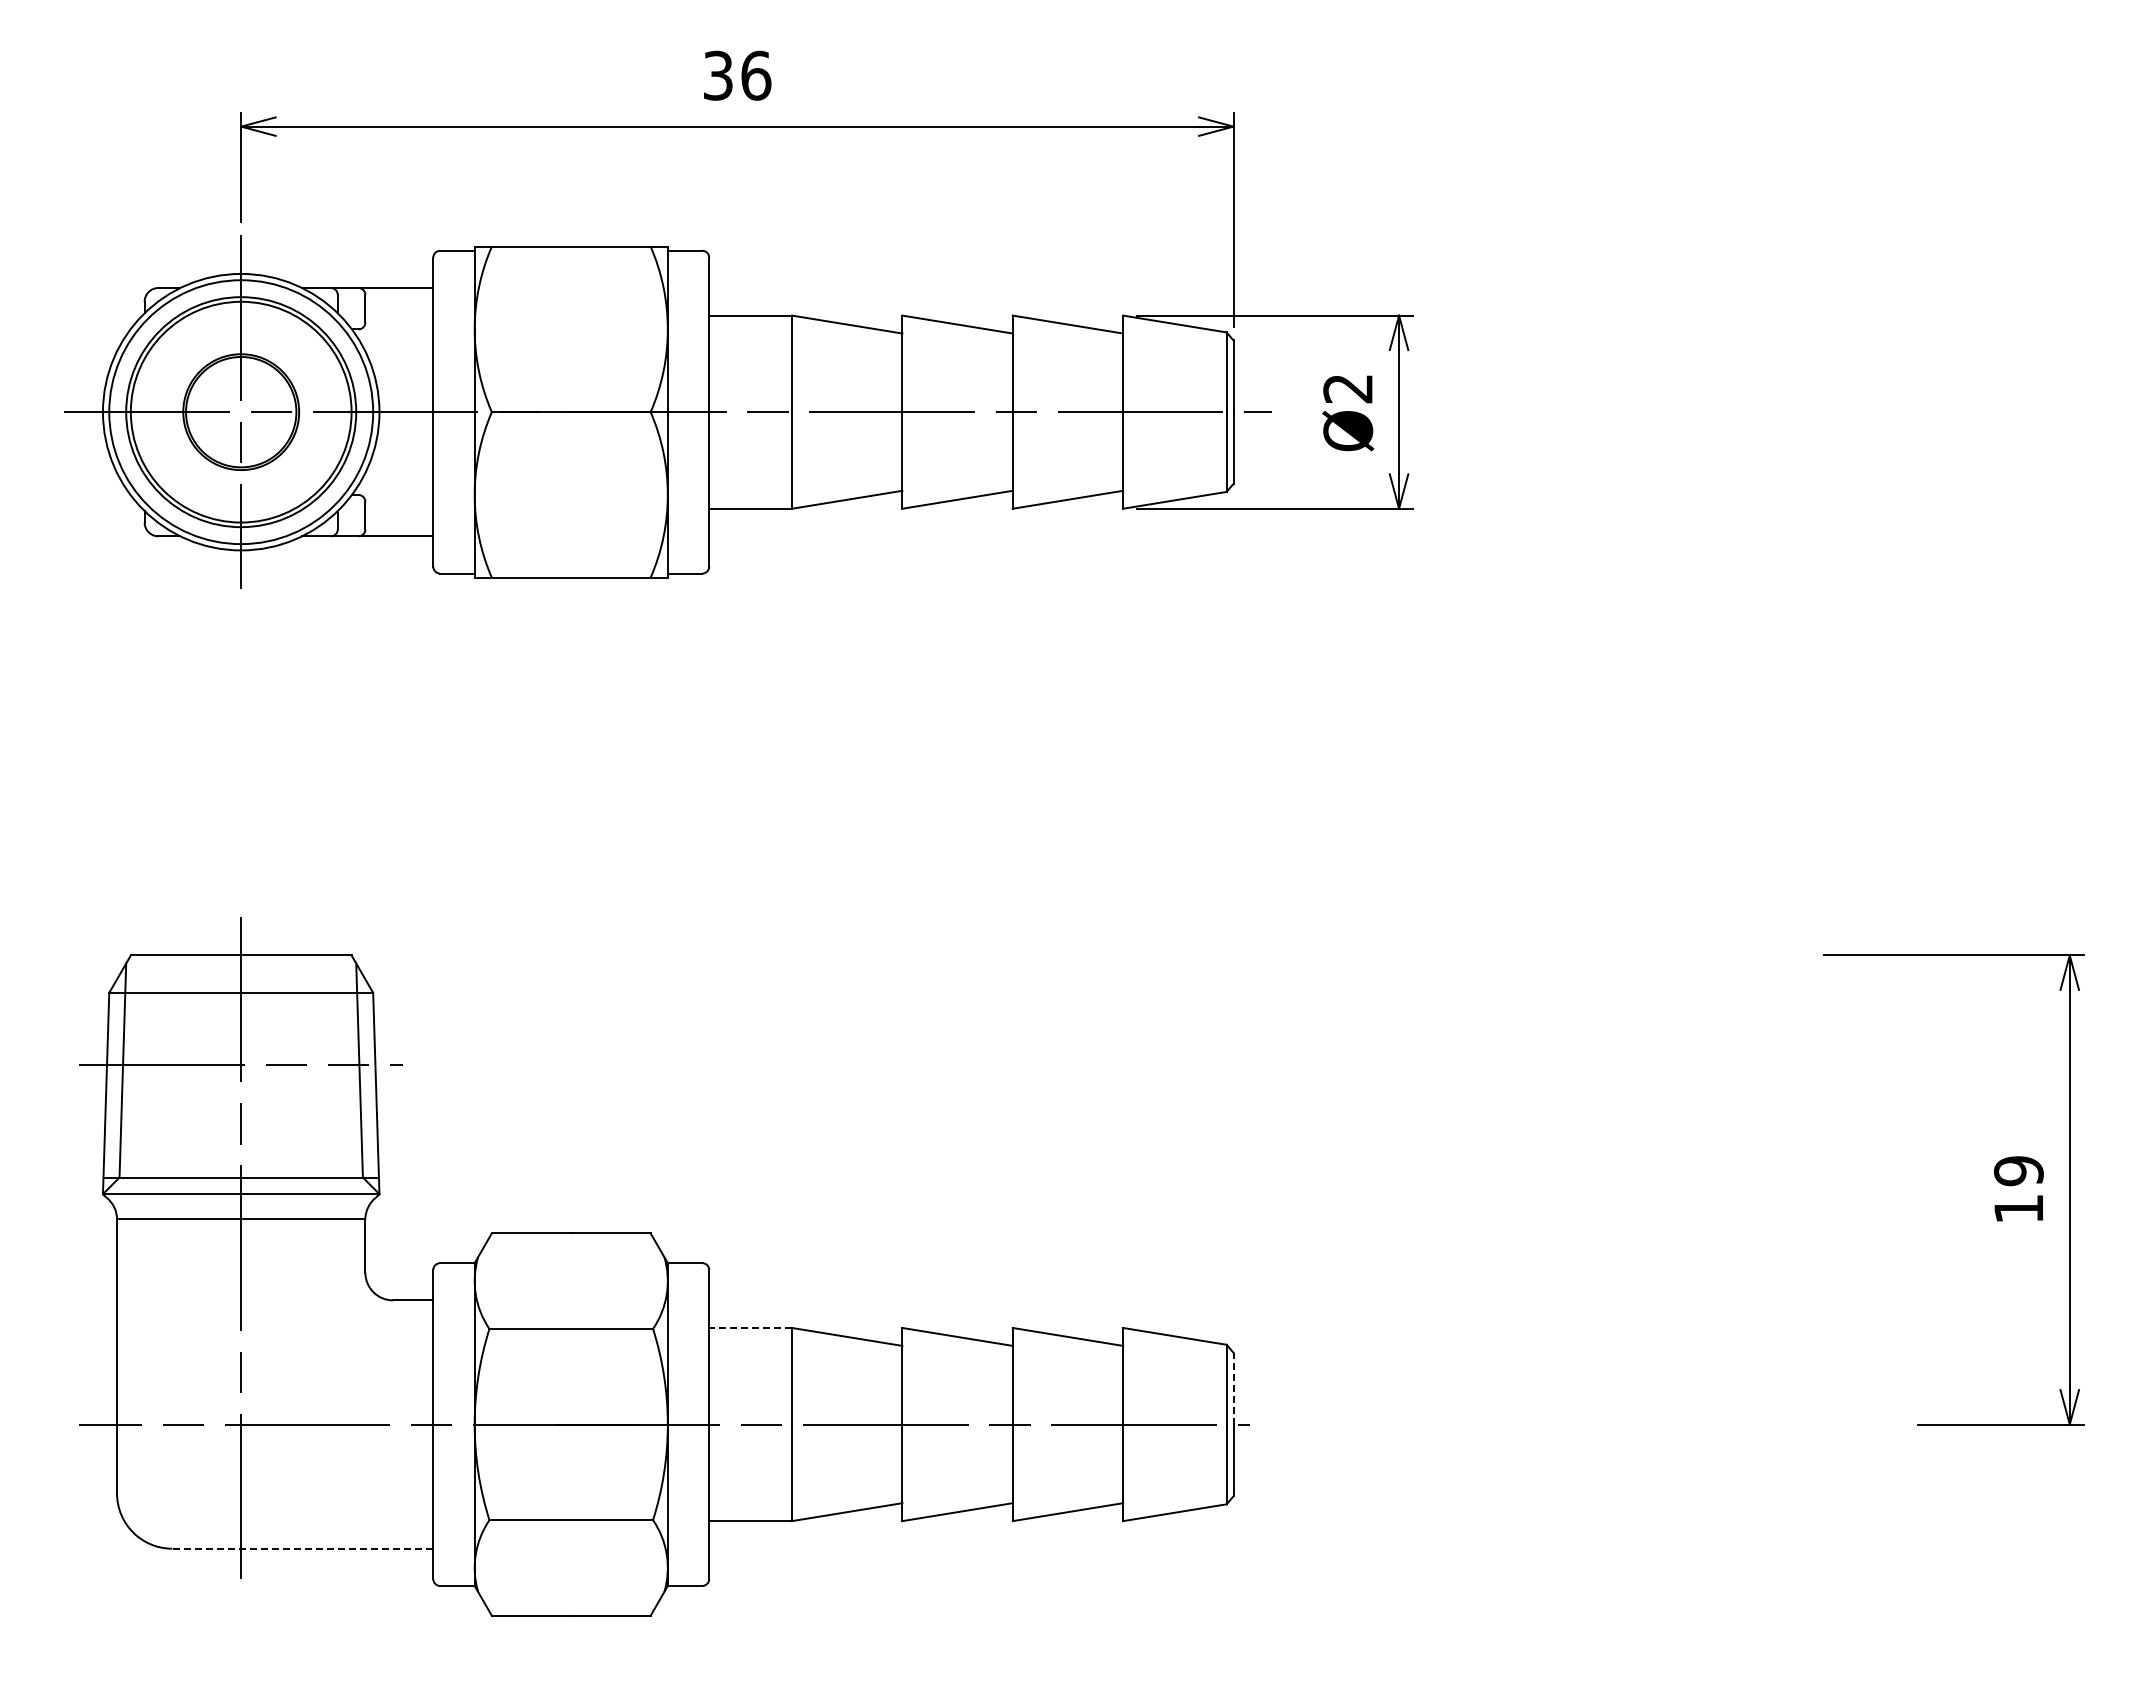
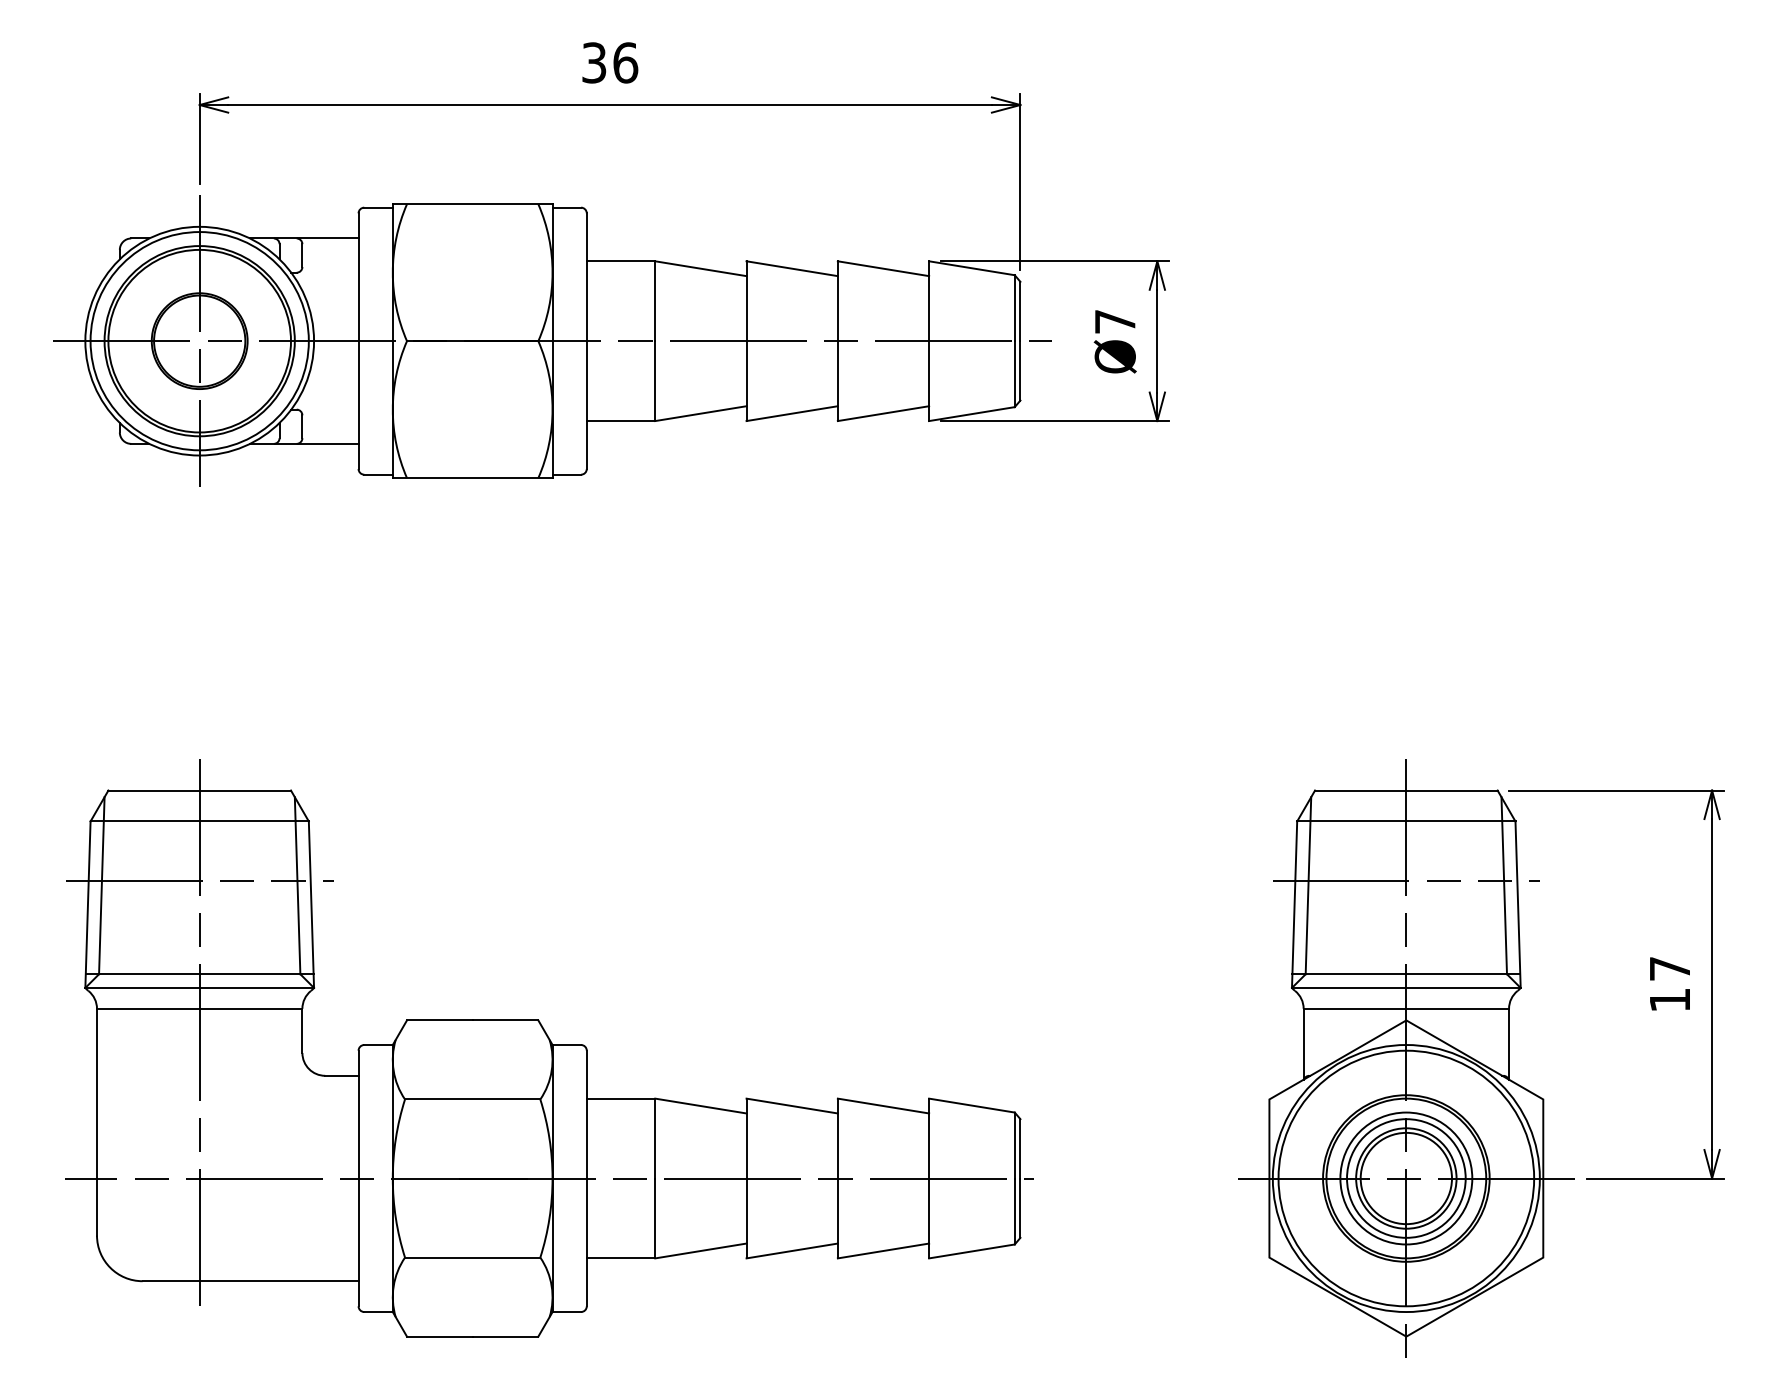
text: (1347, 388) -> (1114, 321), Ø2 -> Ø7
text: (2018, 1171) -> (1669, 969), 19 -> 17
part: (1699, 1278) -> (1405, 1057), added
line: (750, 1327) -> (620, 1098), dashed -> solid
line: (1233, 1388) -> (1020, 1148), dashed -> solid
line: (302, 1548) -> (250, 1281), dashed -> solid

